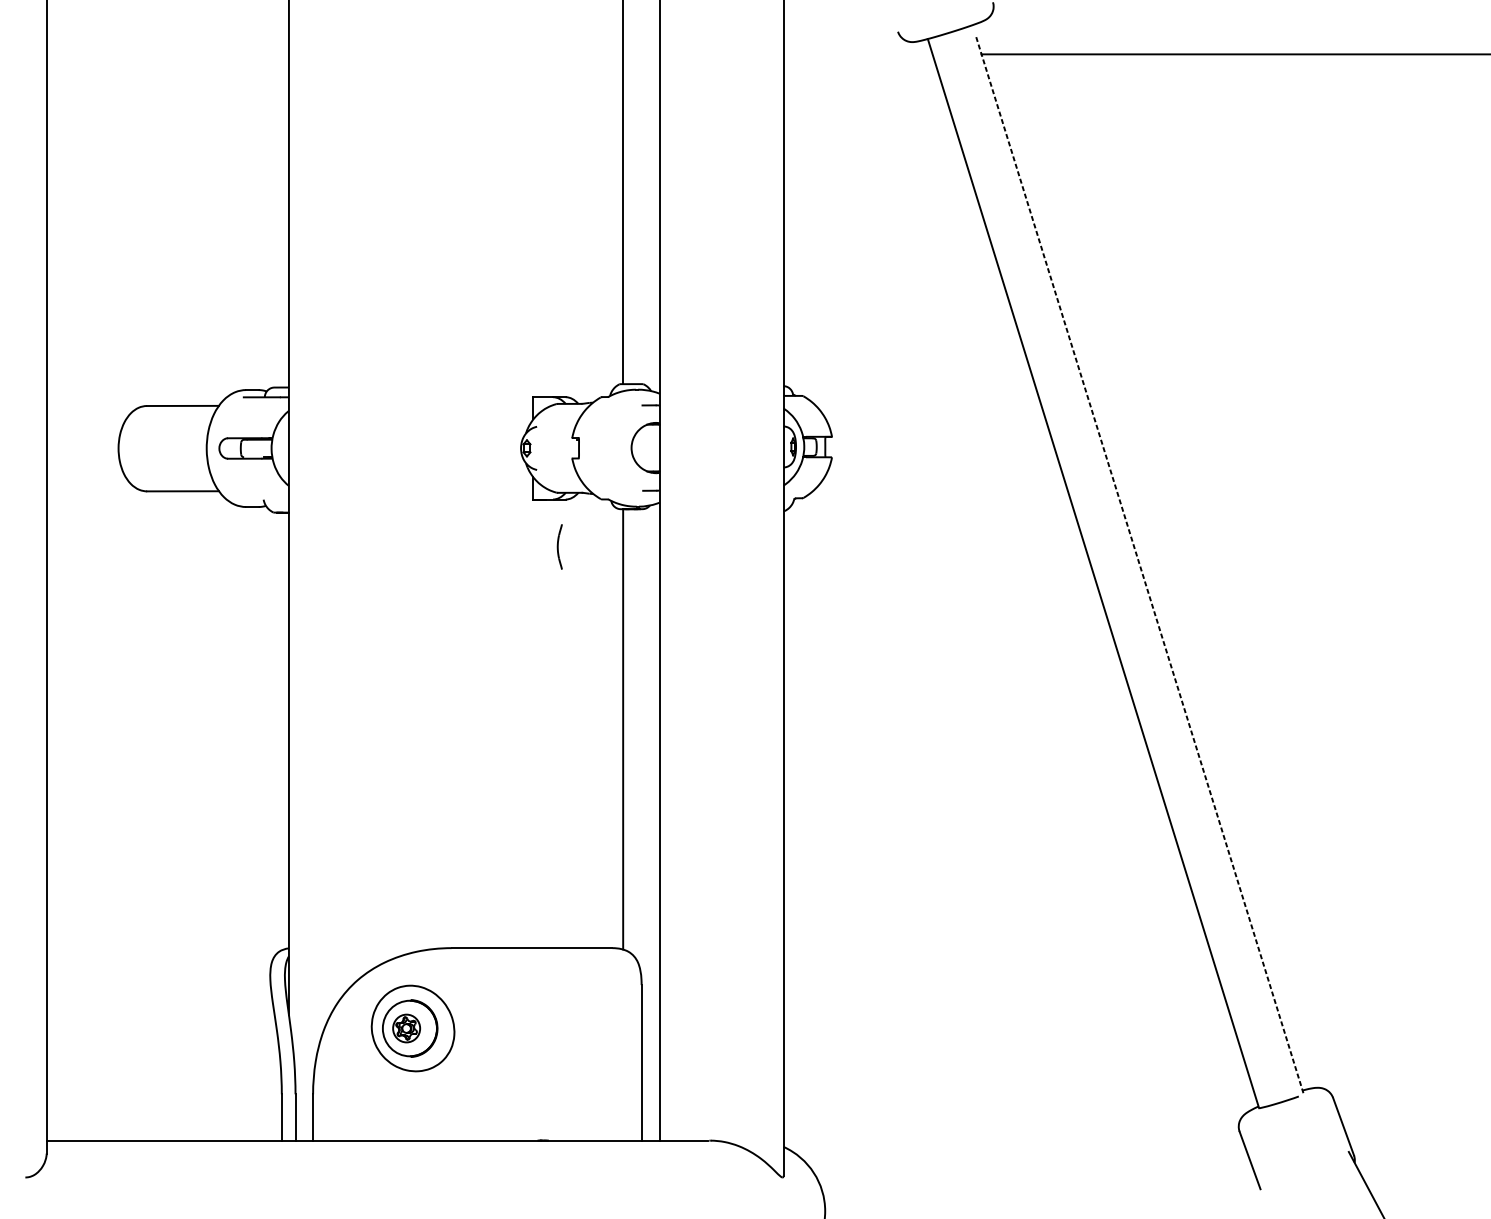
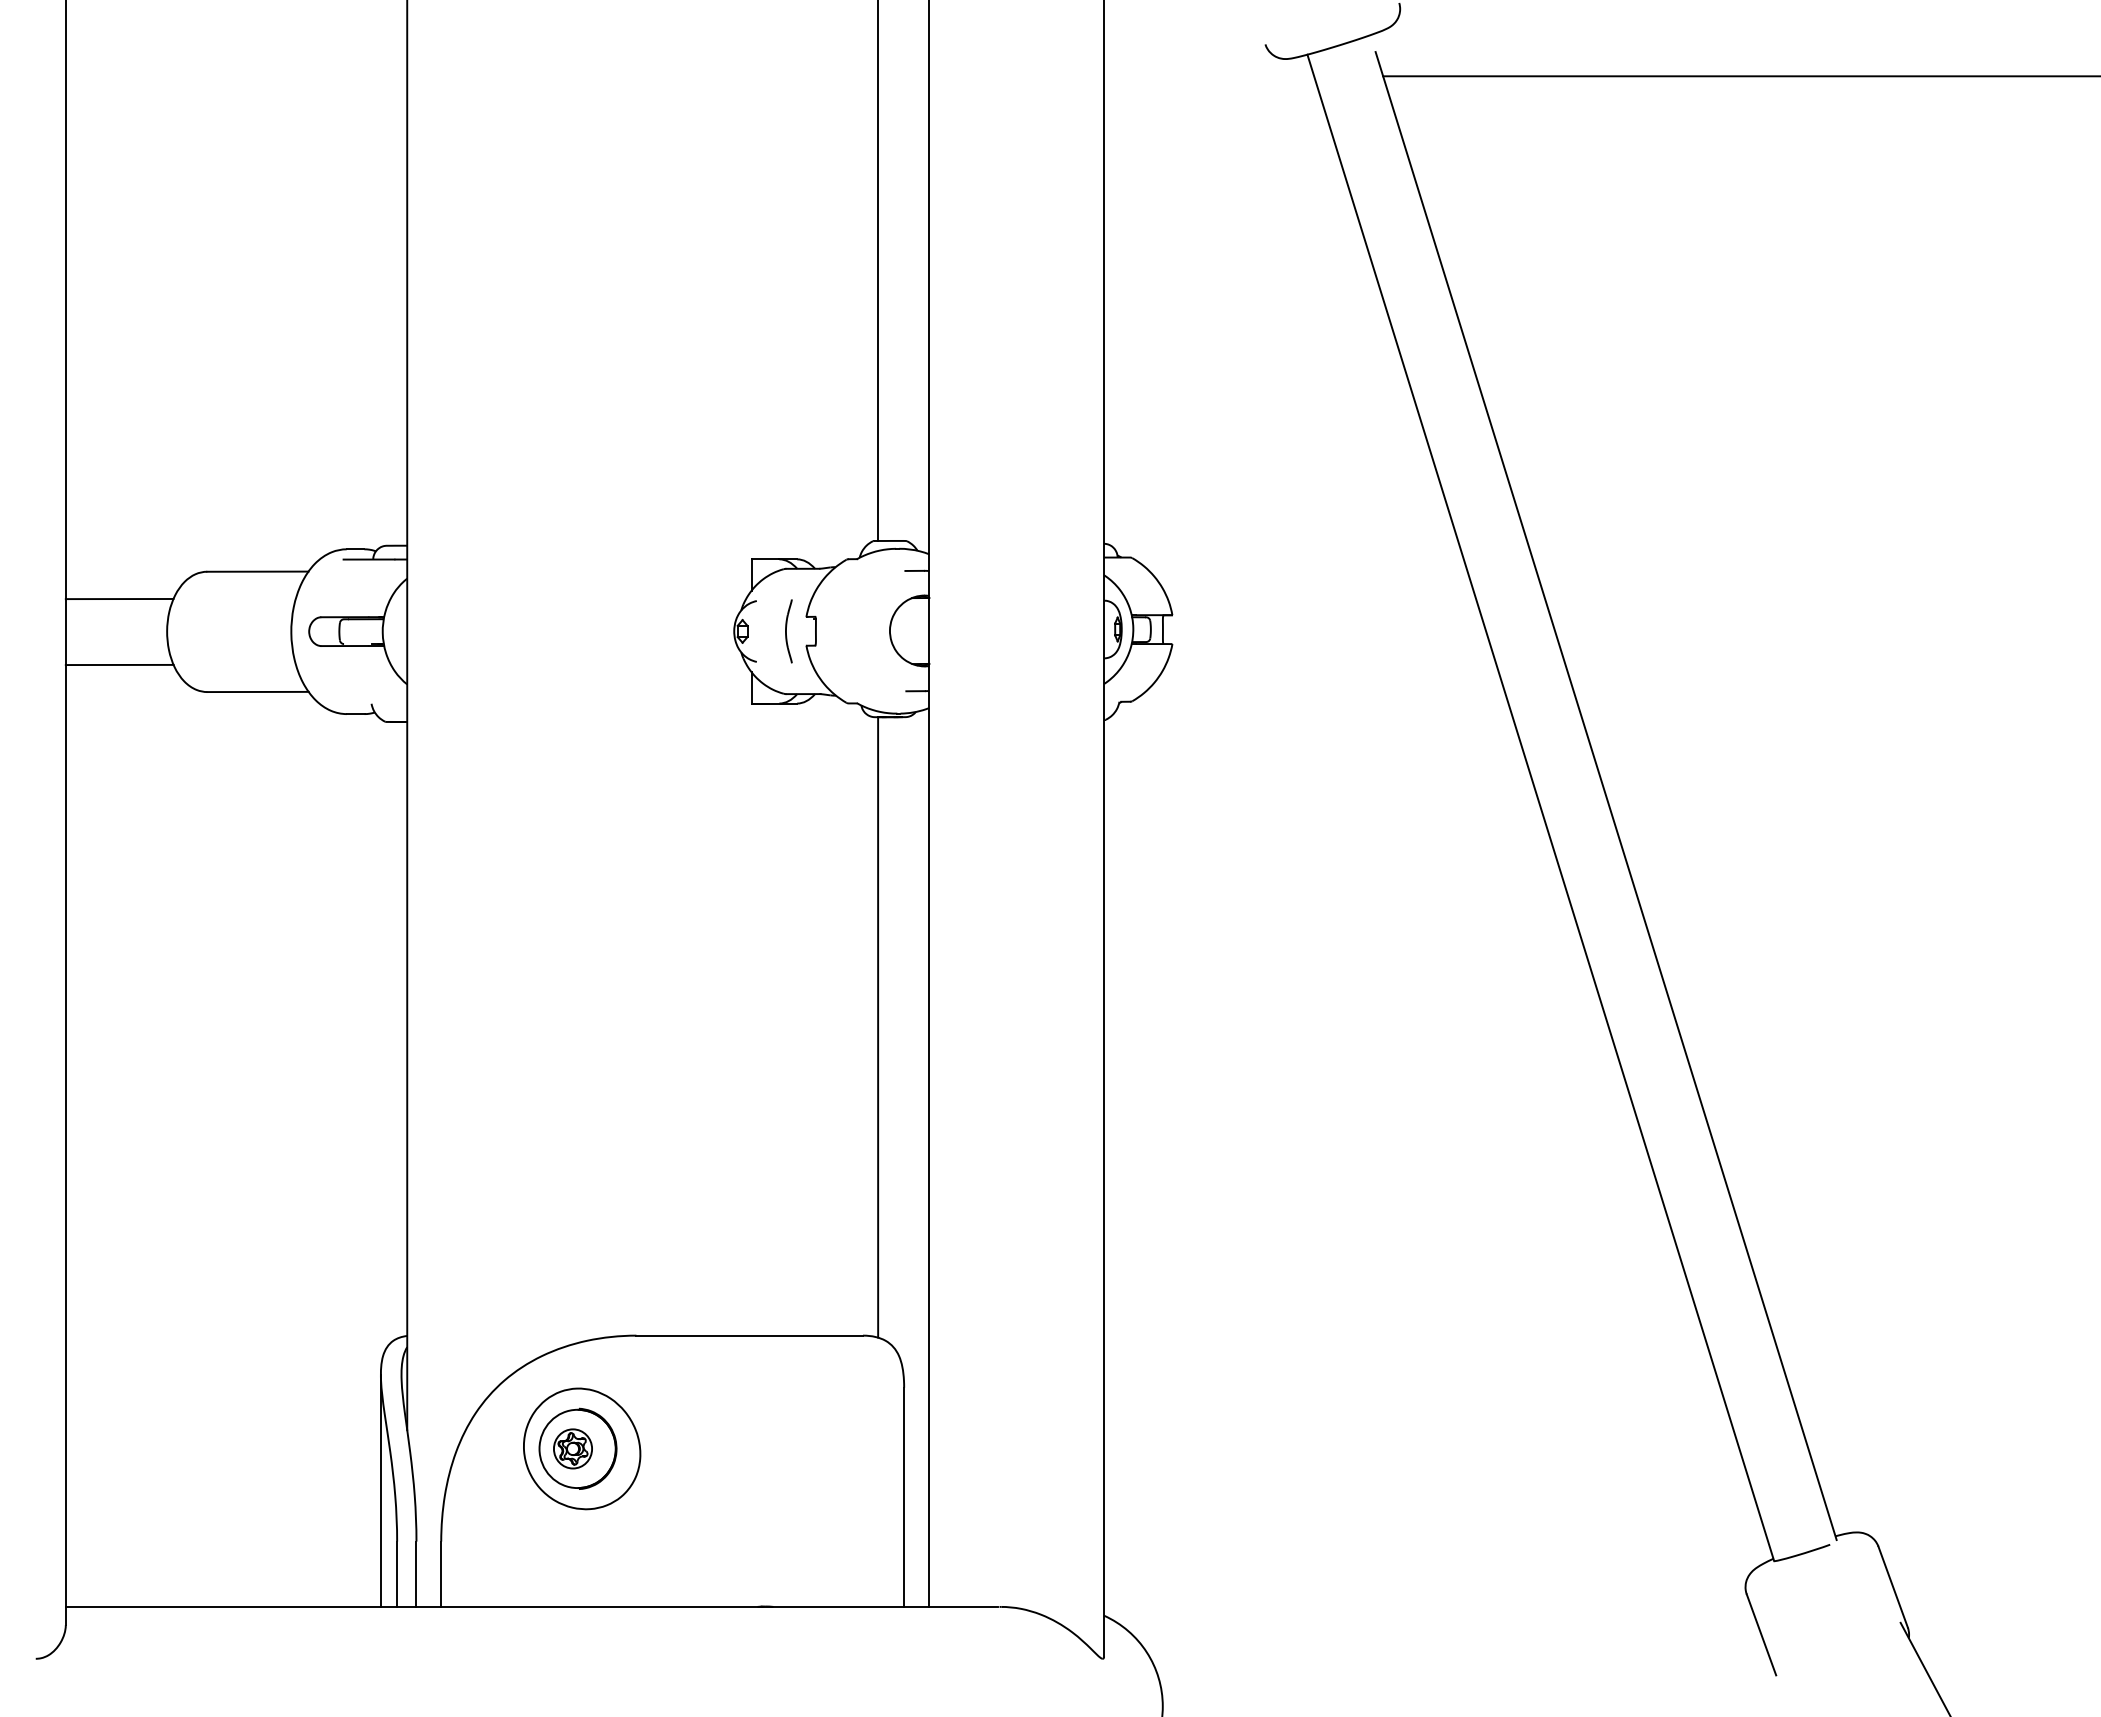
line: (84, 425) -> (119, 599), added
line: (84, 471) -> (119, 664), added
part: (559, 547) -> (788, 631), moved
line: (1140, 565) -> (1606, 796), dashed -> solid
line: (270, 1058) -> (380, 1490), added

